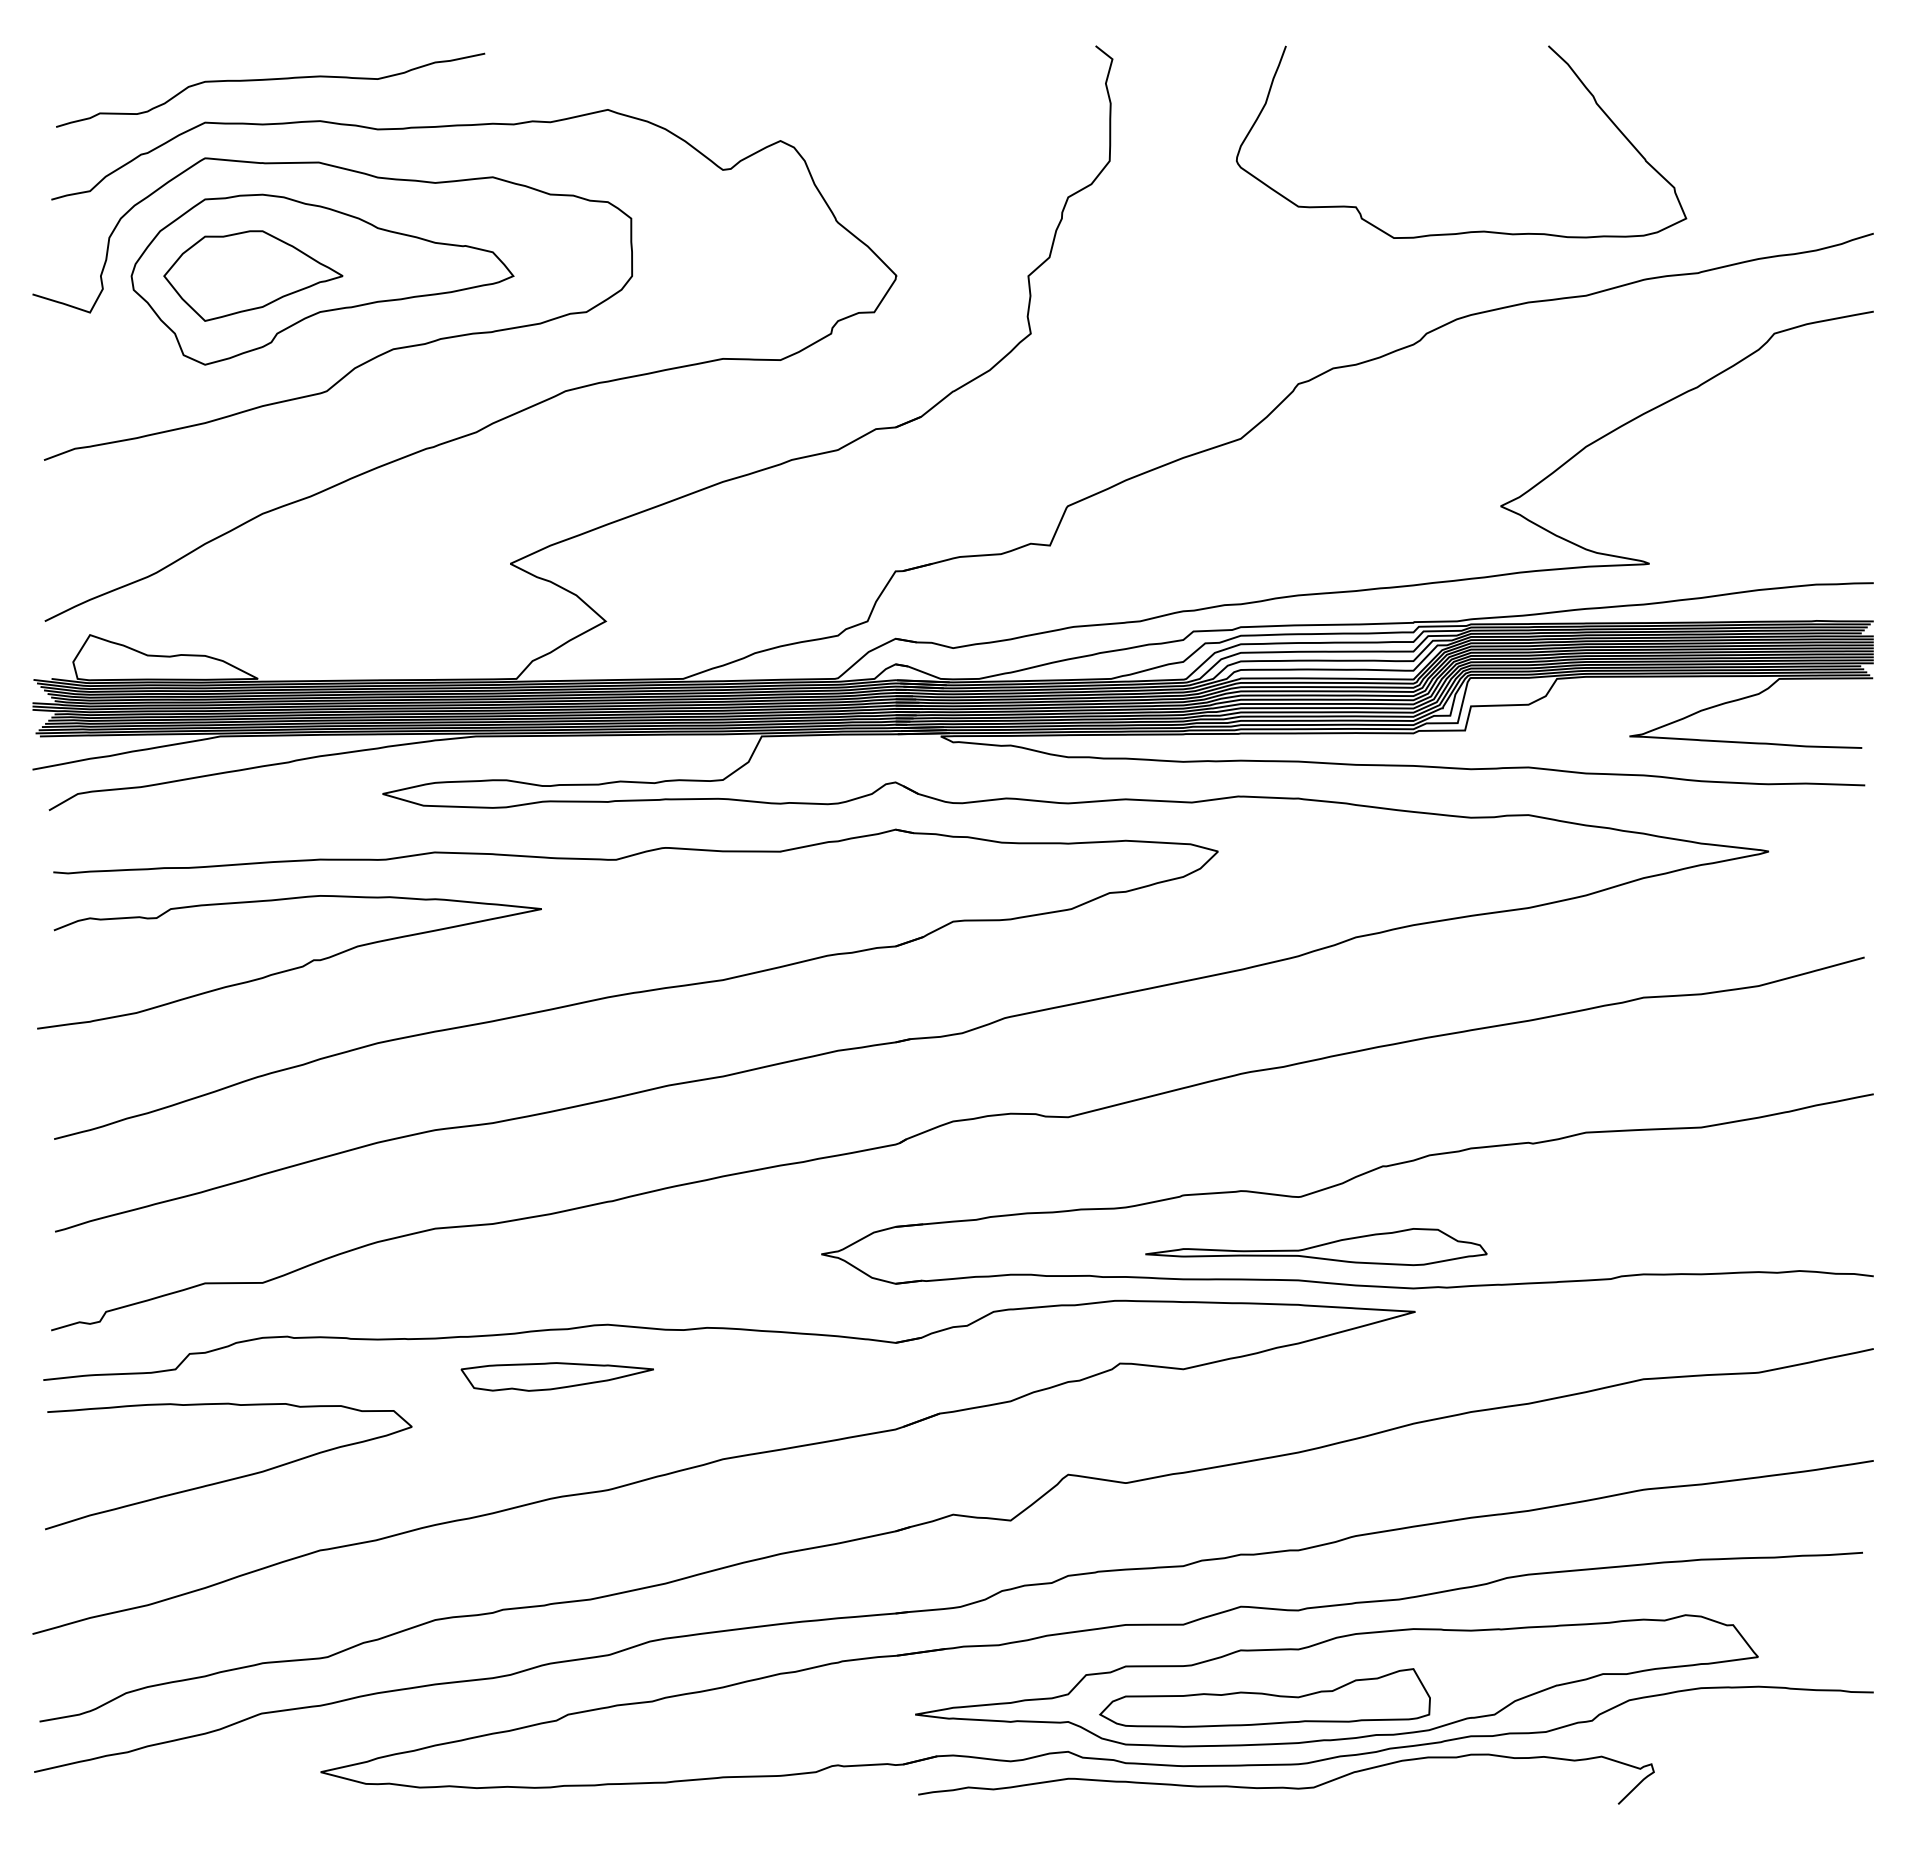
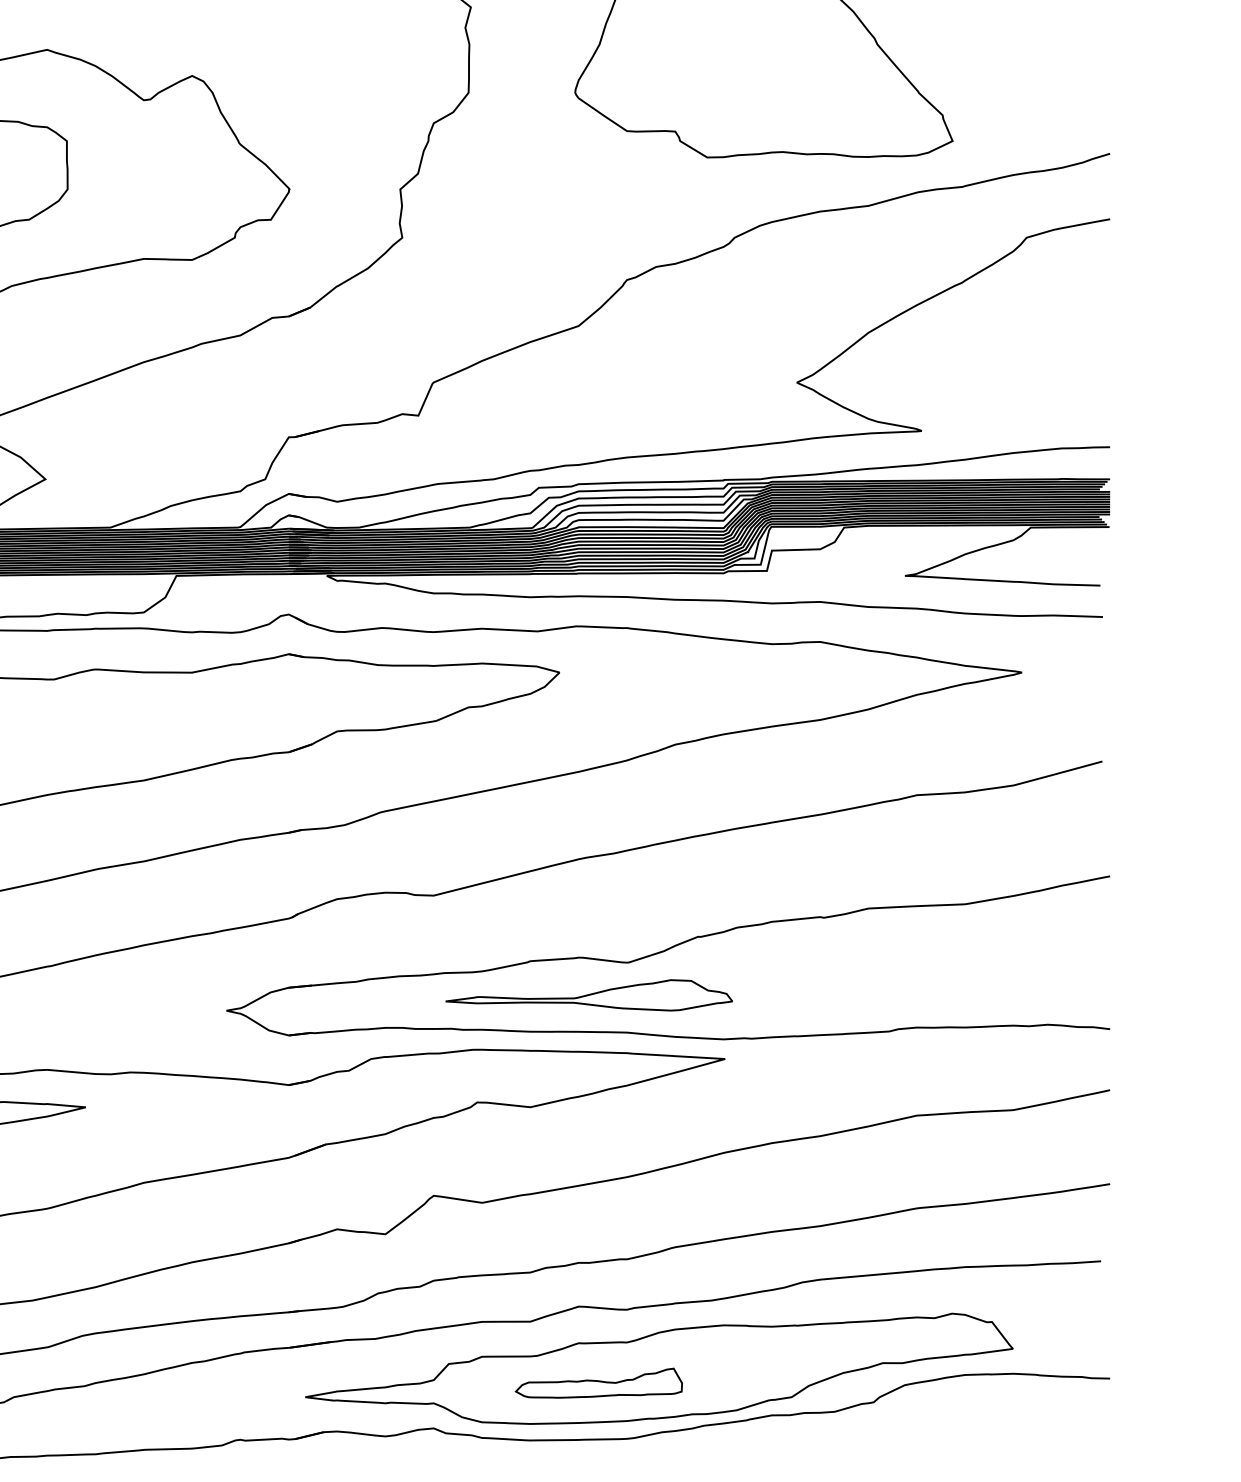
part: (1316, 1247) -> (589, 995), moved
part: (1264, 1697) -> (598, 1382), size x0.6
curve: (1284, 1786) -> (615, 1457), removed

